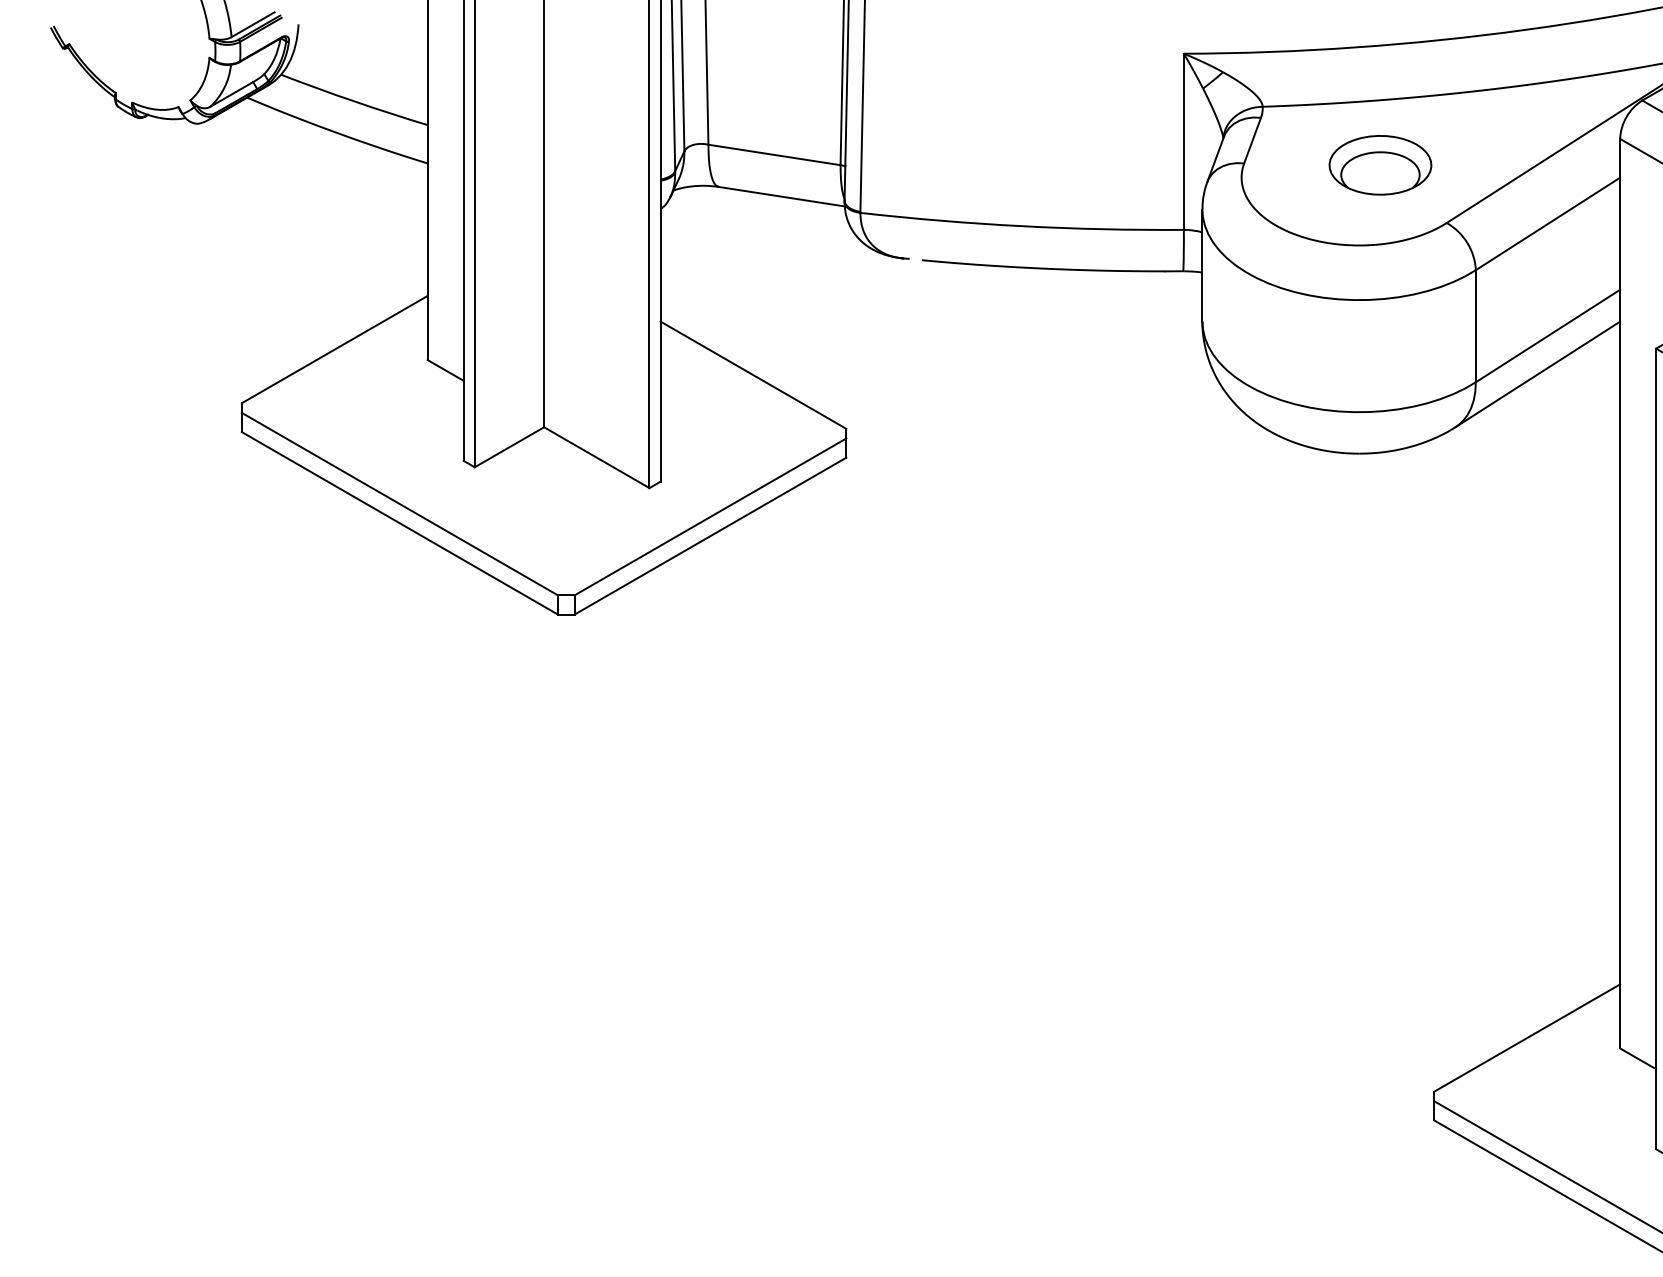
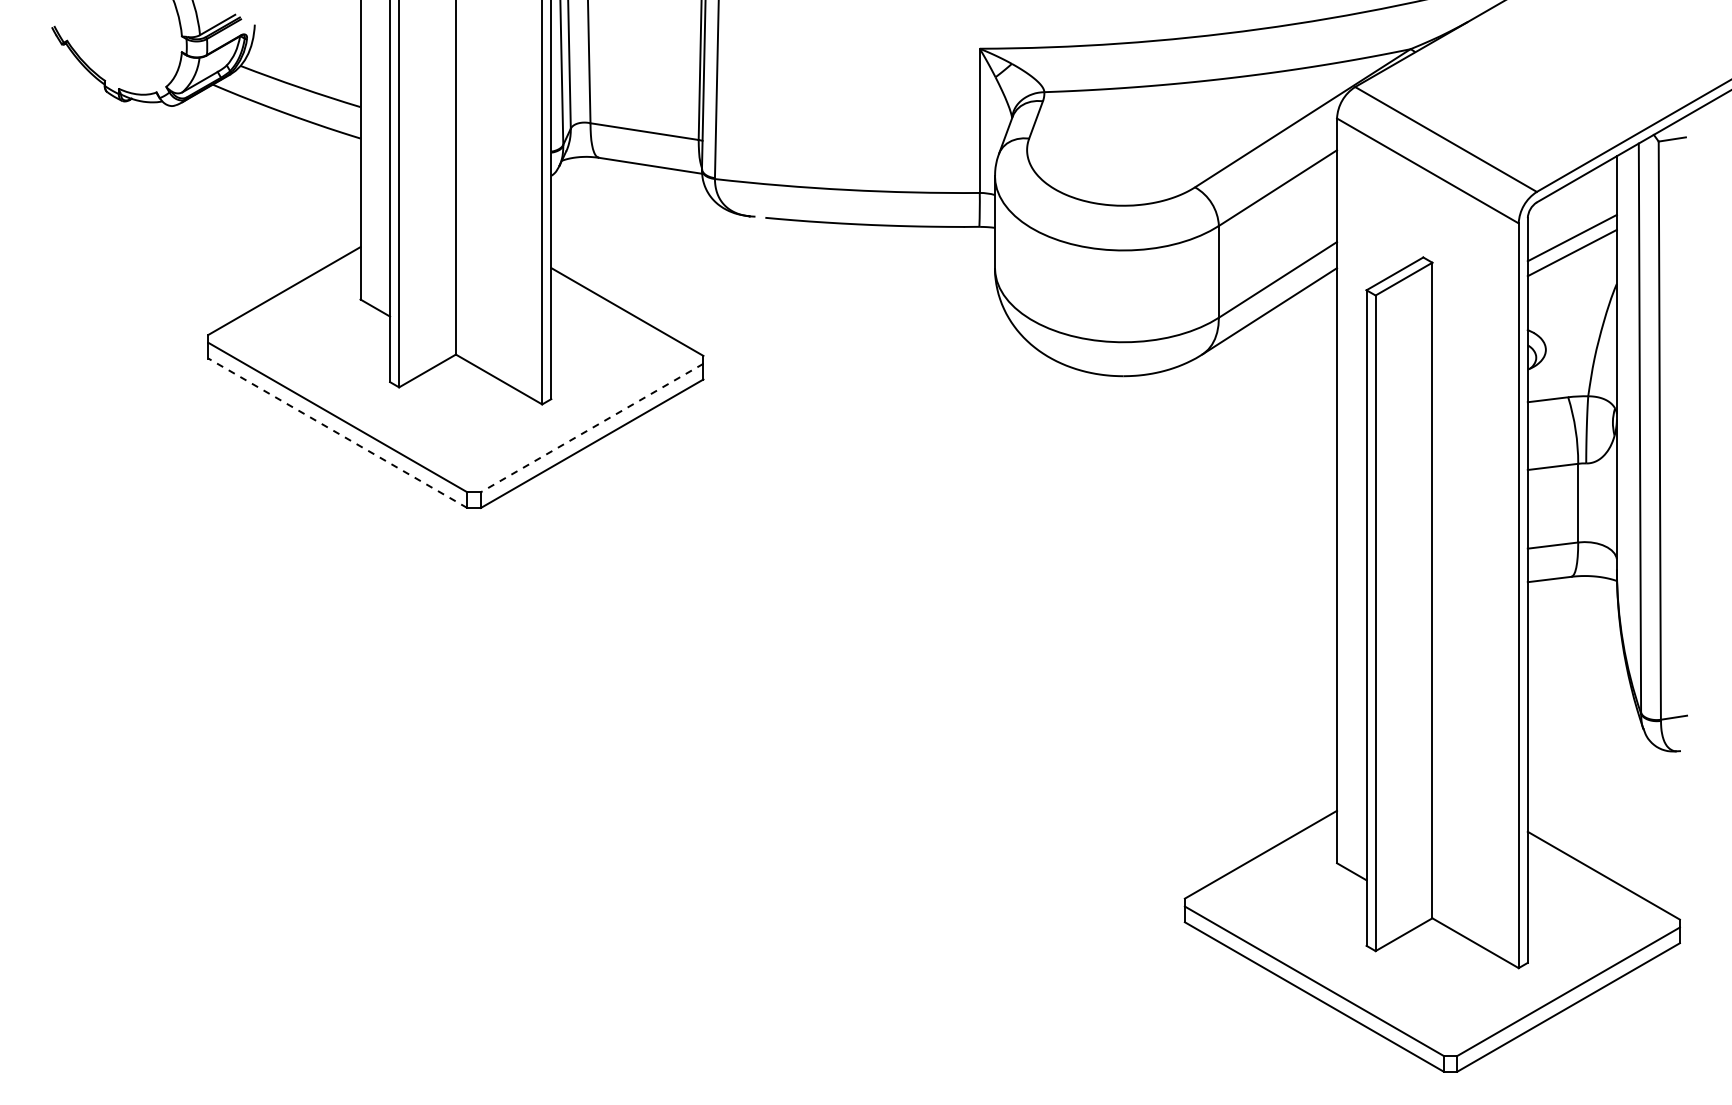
part: (1380, 165) -> (1140, 140), removed
line: (709, 517) -> (591, 428), solid -> dashed
line: (399, 523) -> (337, 433), solid -> dashed

